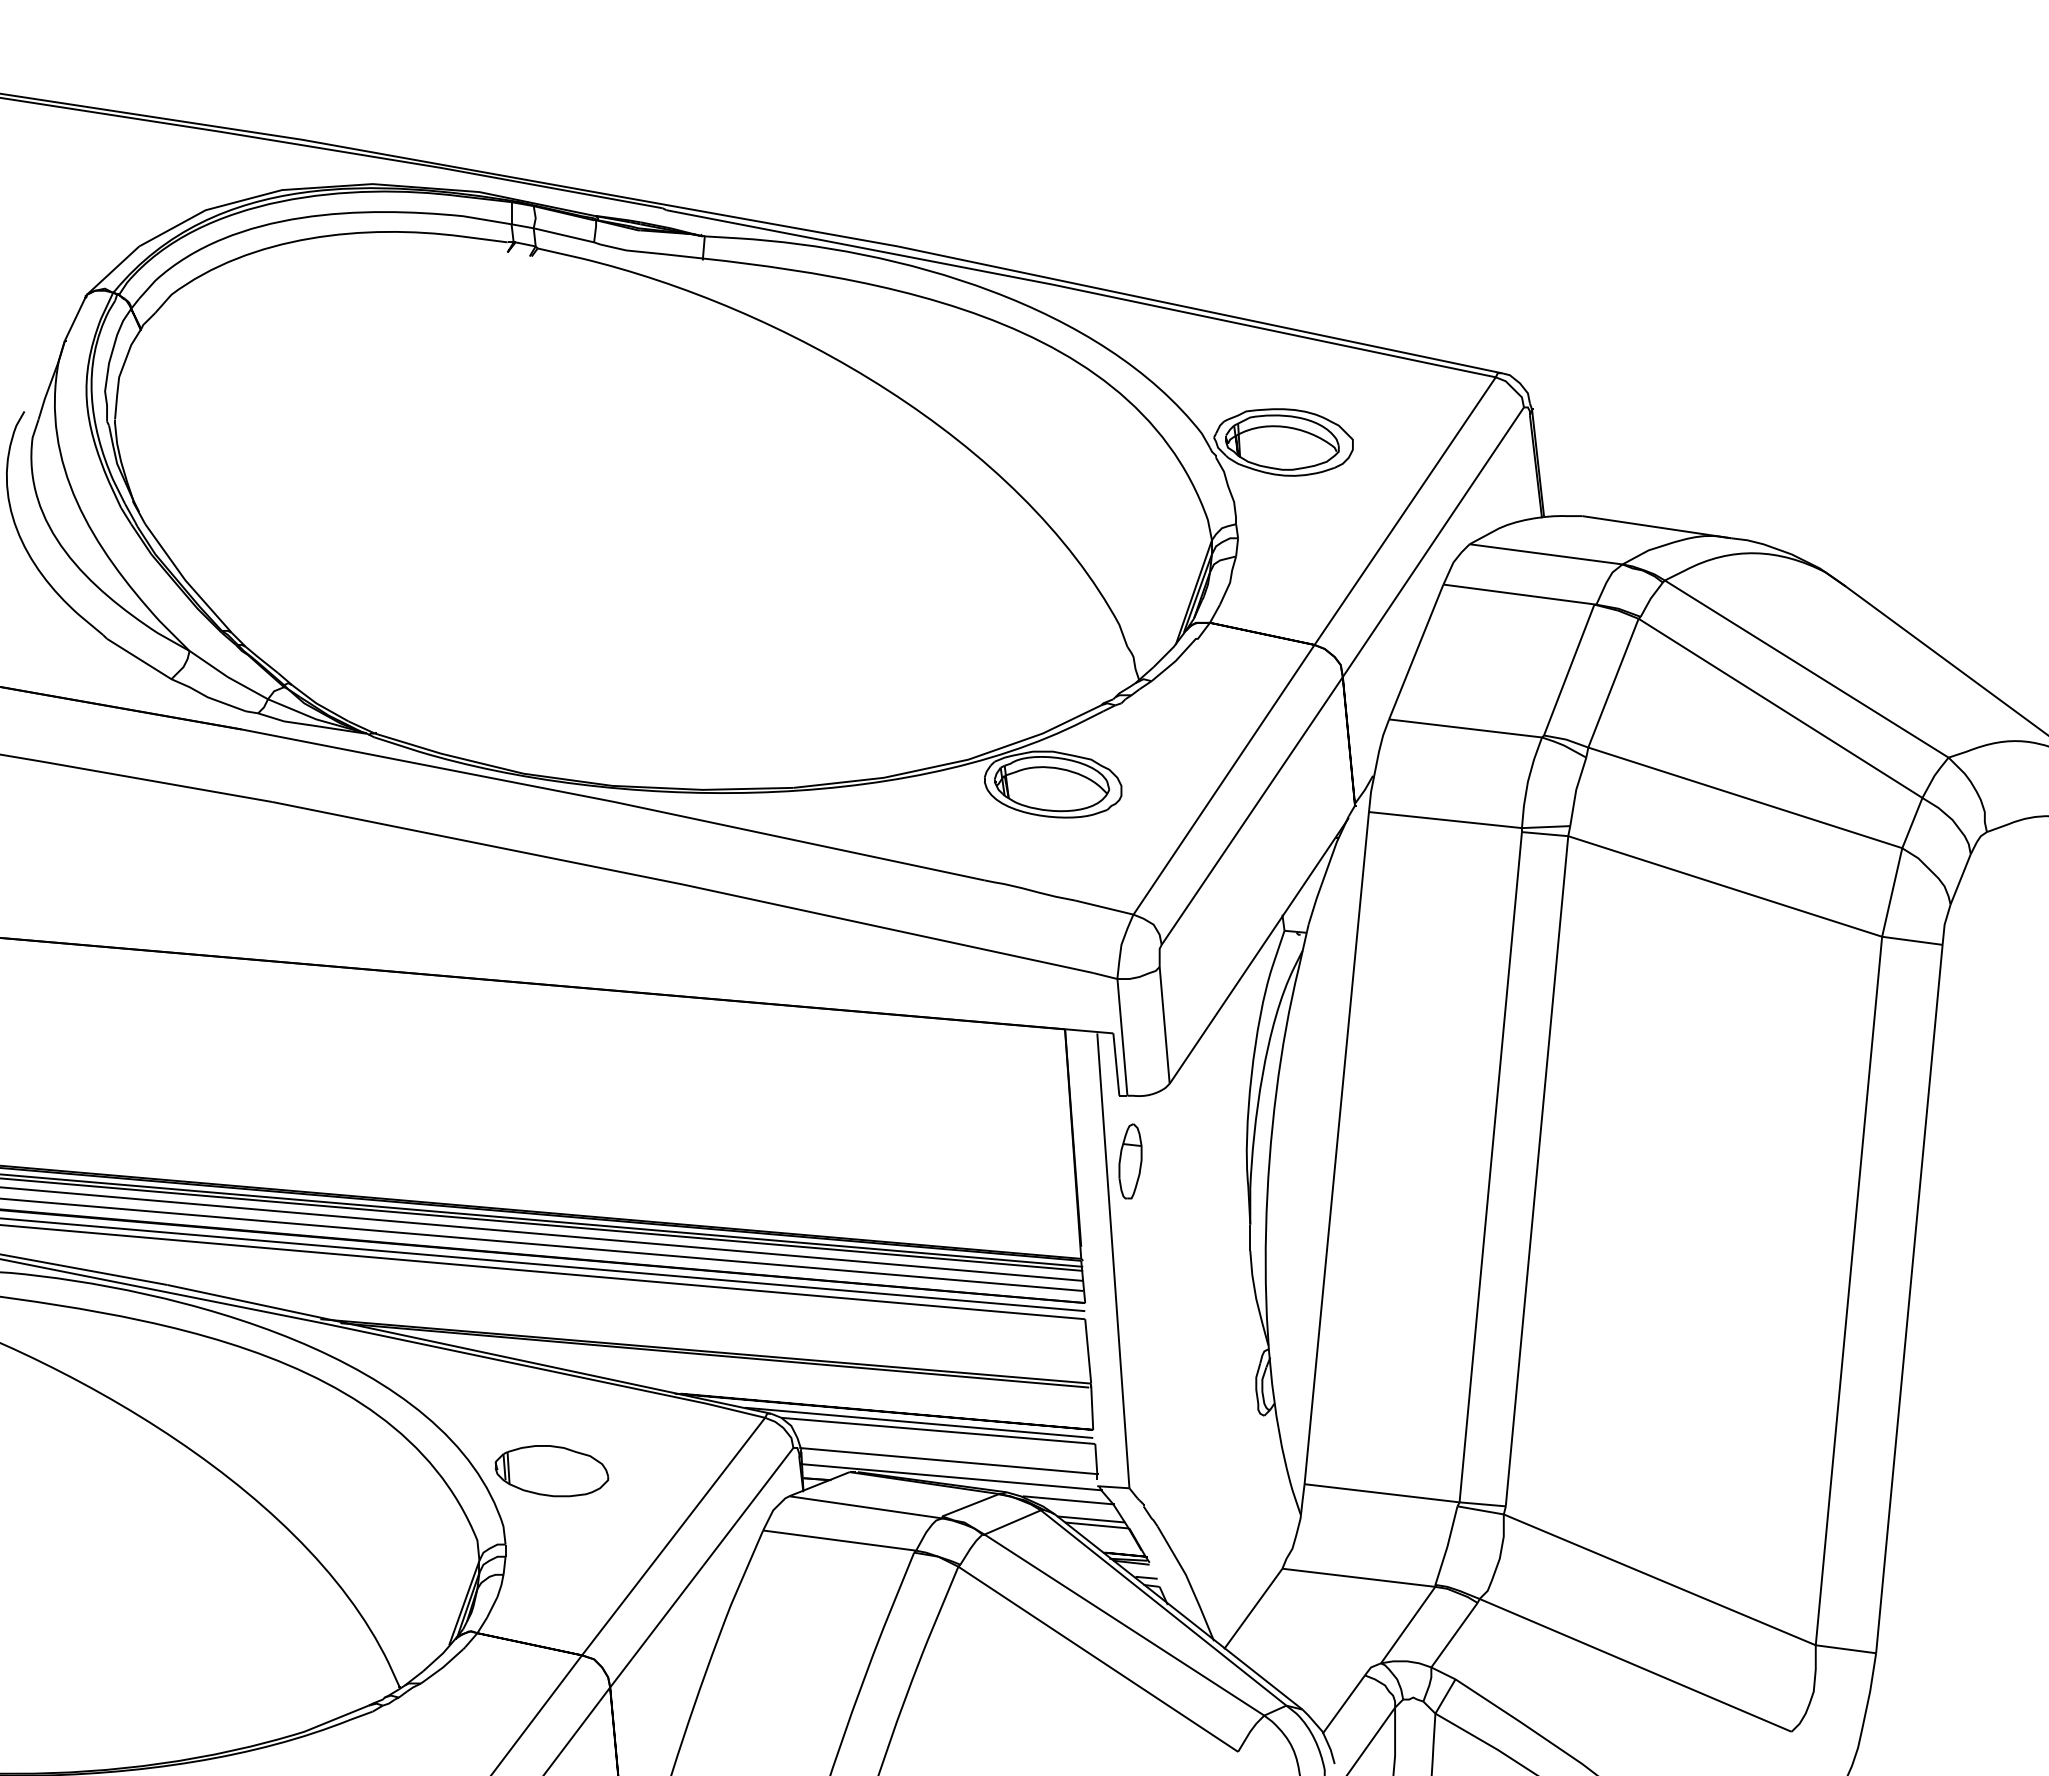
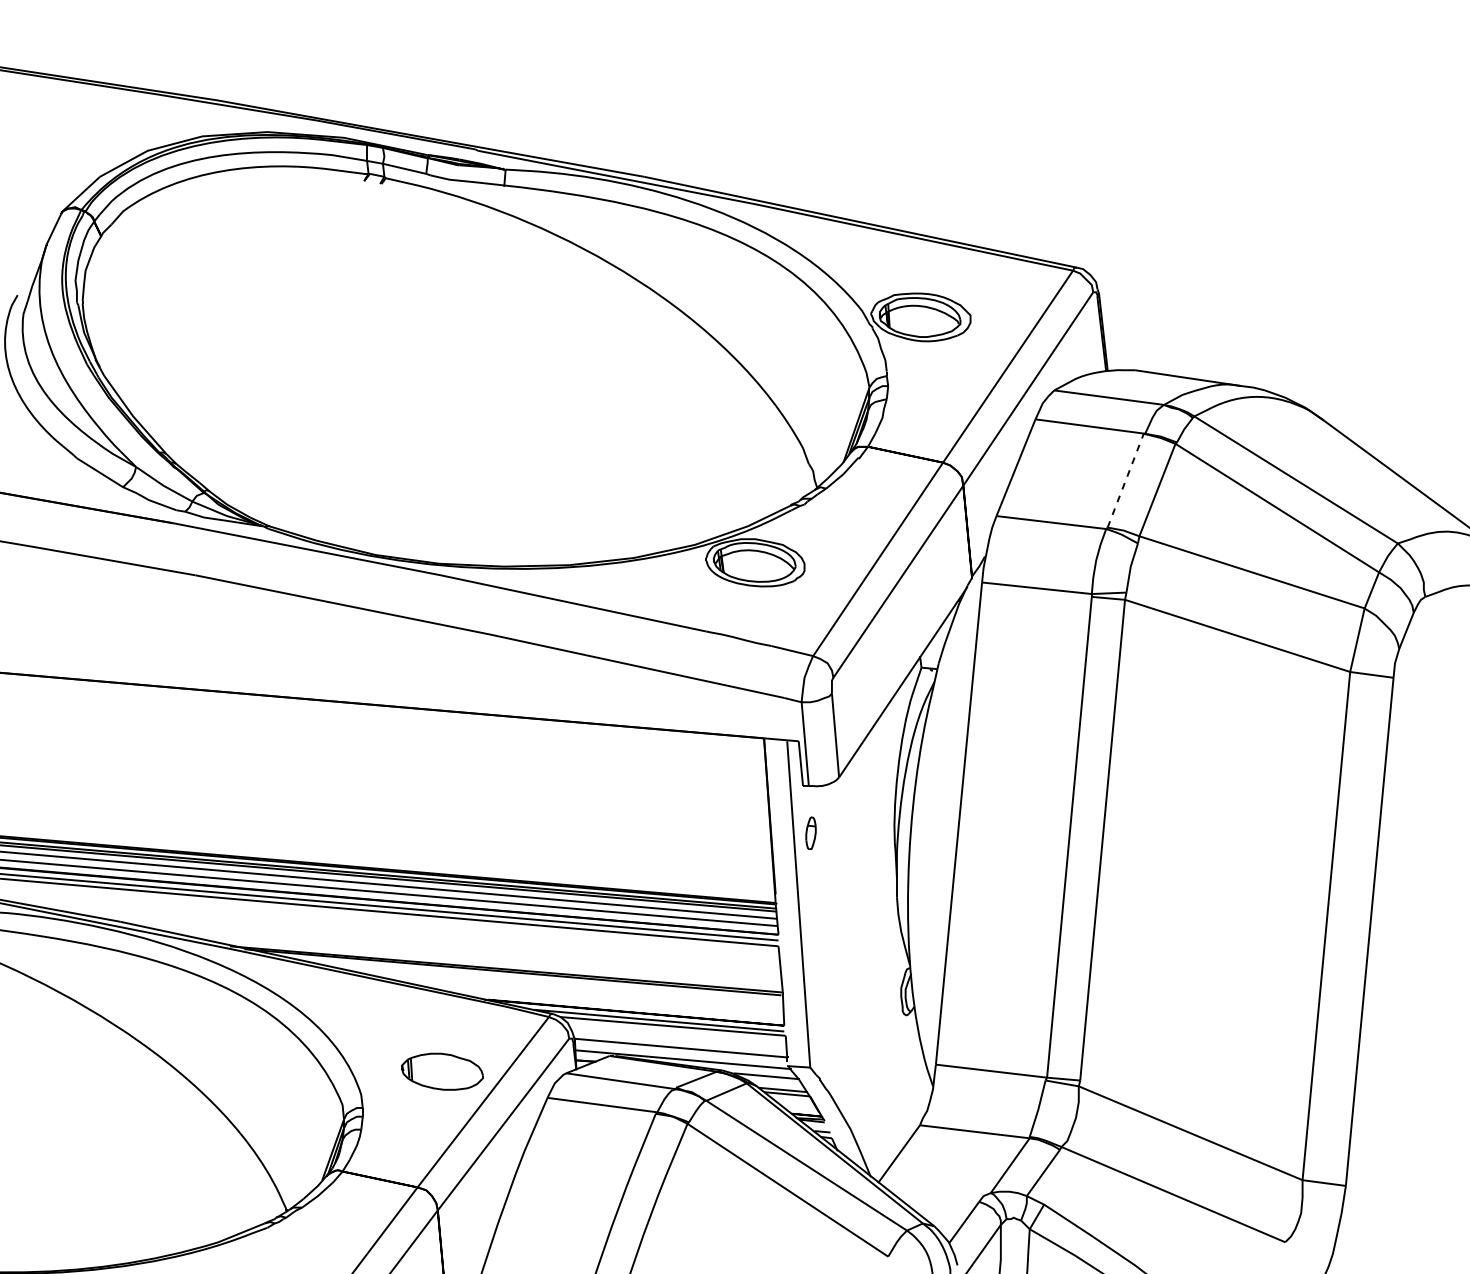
line: (1569, 669) -> (1125, 480), solid -> dashed
part: (1130, 1161) -> (811, 833), size x0.6
part: (551, 1471) -> (442, 1072), moved

